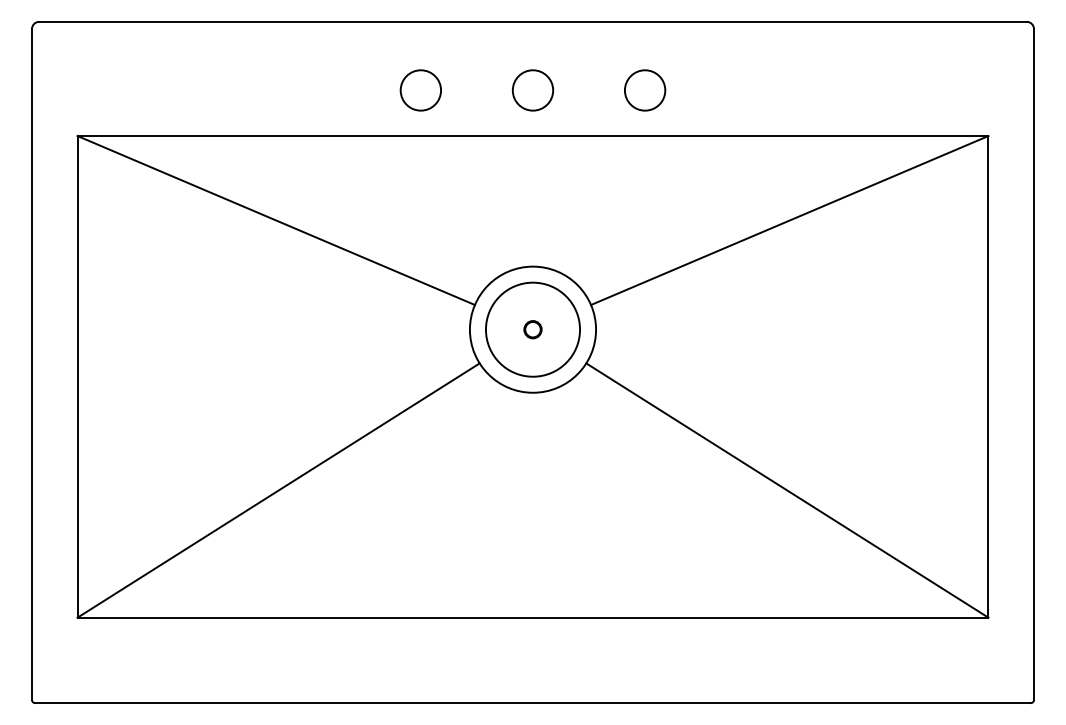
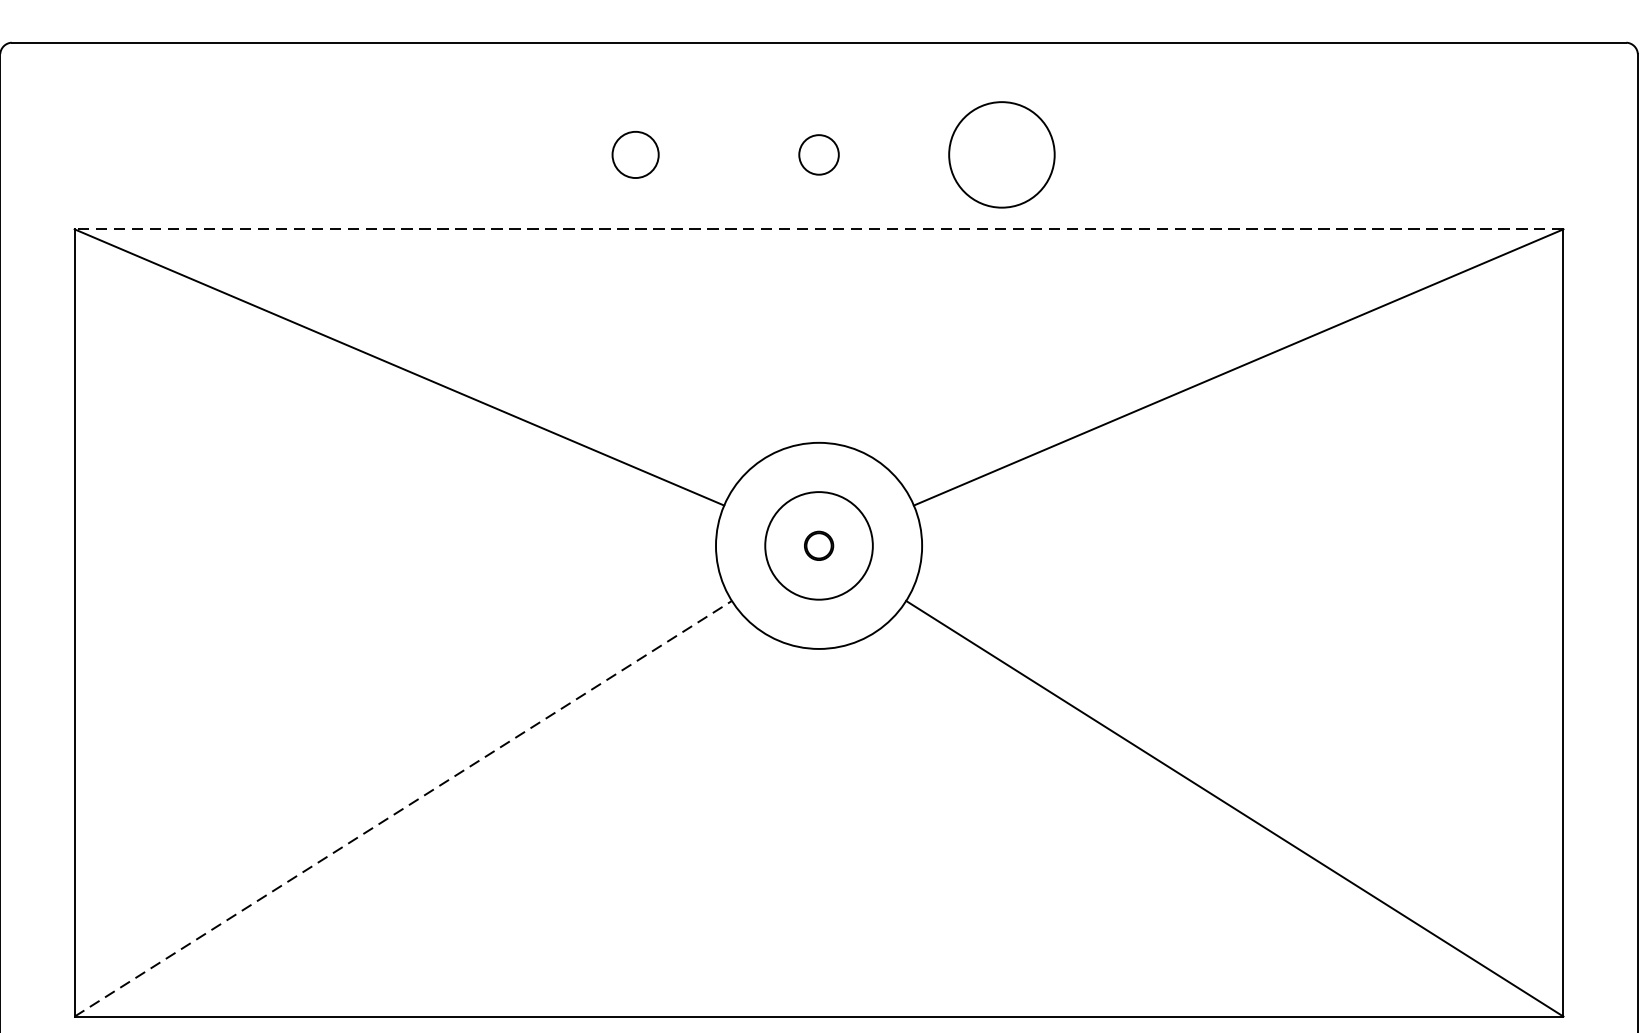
circle: (420, 90) -> (635, 154), size x0.7
circle: (532, 90) -> (818, 154), size x0.6
circle: (645, 90) -> (1002, 154), size x1.6
line: (532, 136) -> (818, 230), solid -> dashed
circle: (532, 329) -> (818, 545), size x0.7
line: (278, 490) -> (403, 808), solid -> dashed

